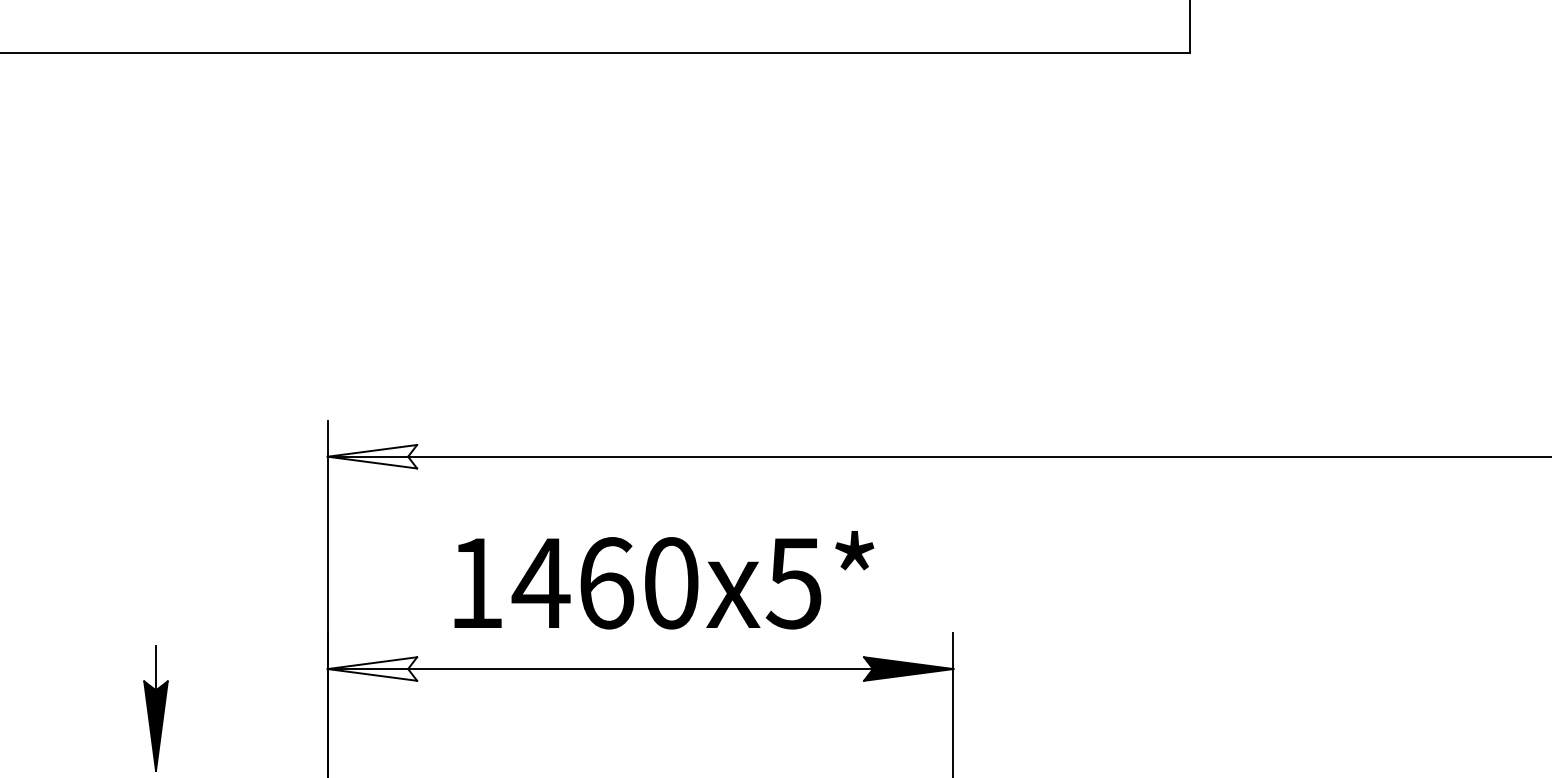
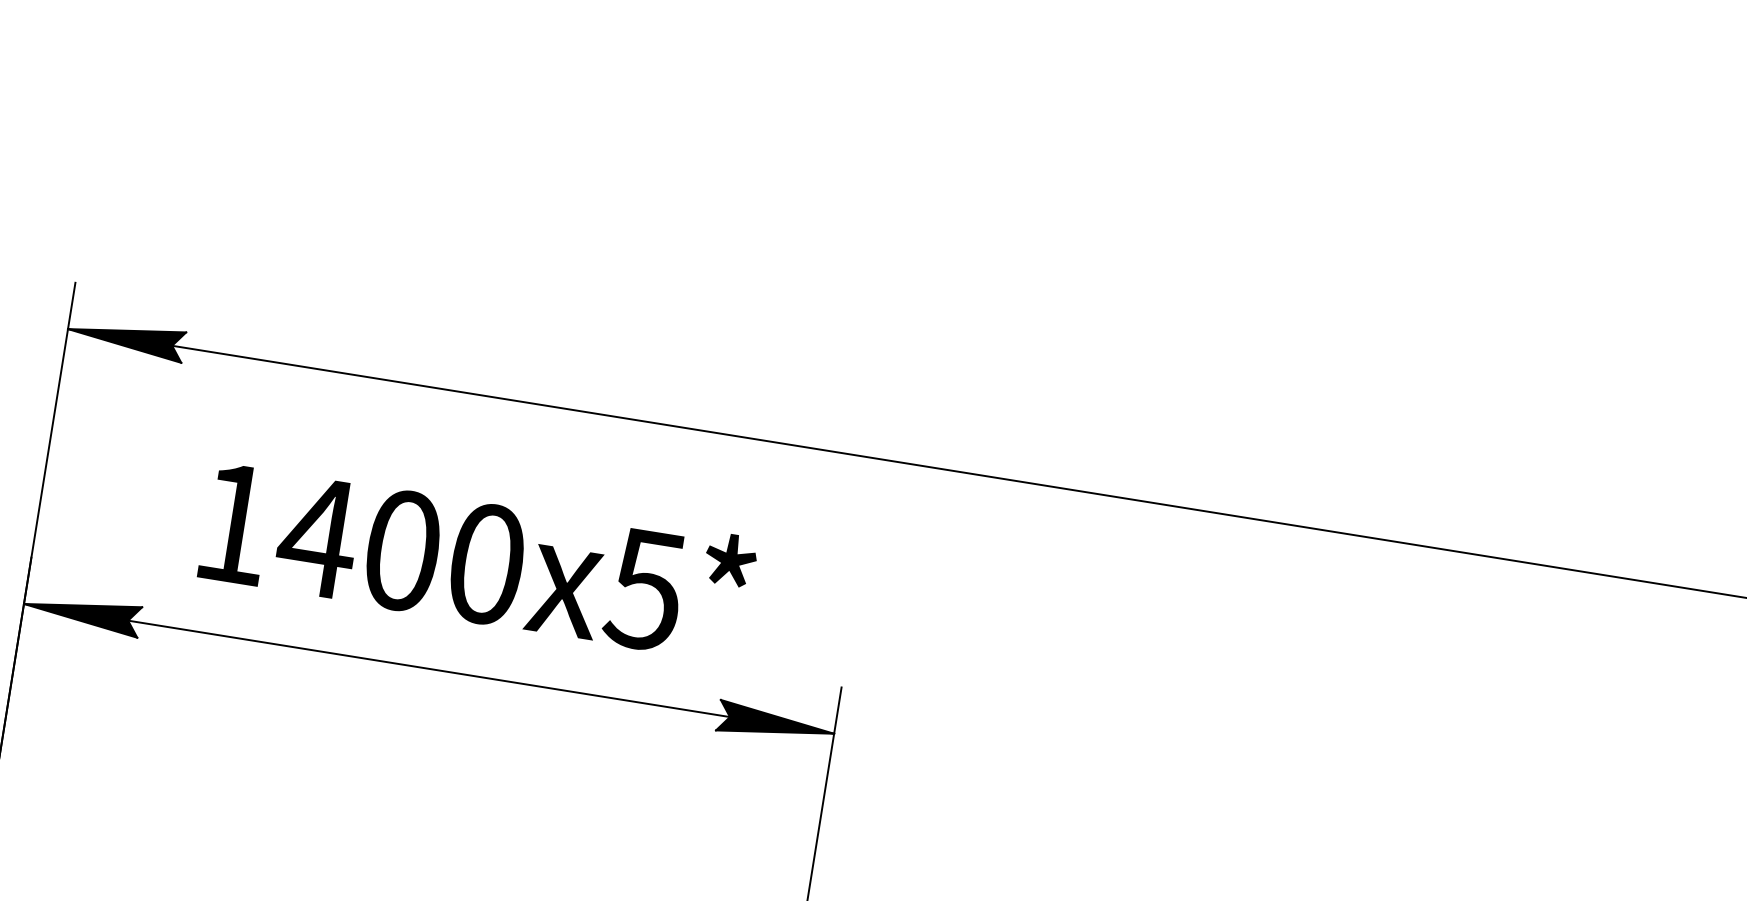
fill: (372, 456) -> (126, 338), added
text: (607, 583) -> (403, 551), 1460 -> 1400
fill: (372, 668) -> (82, 612), added

